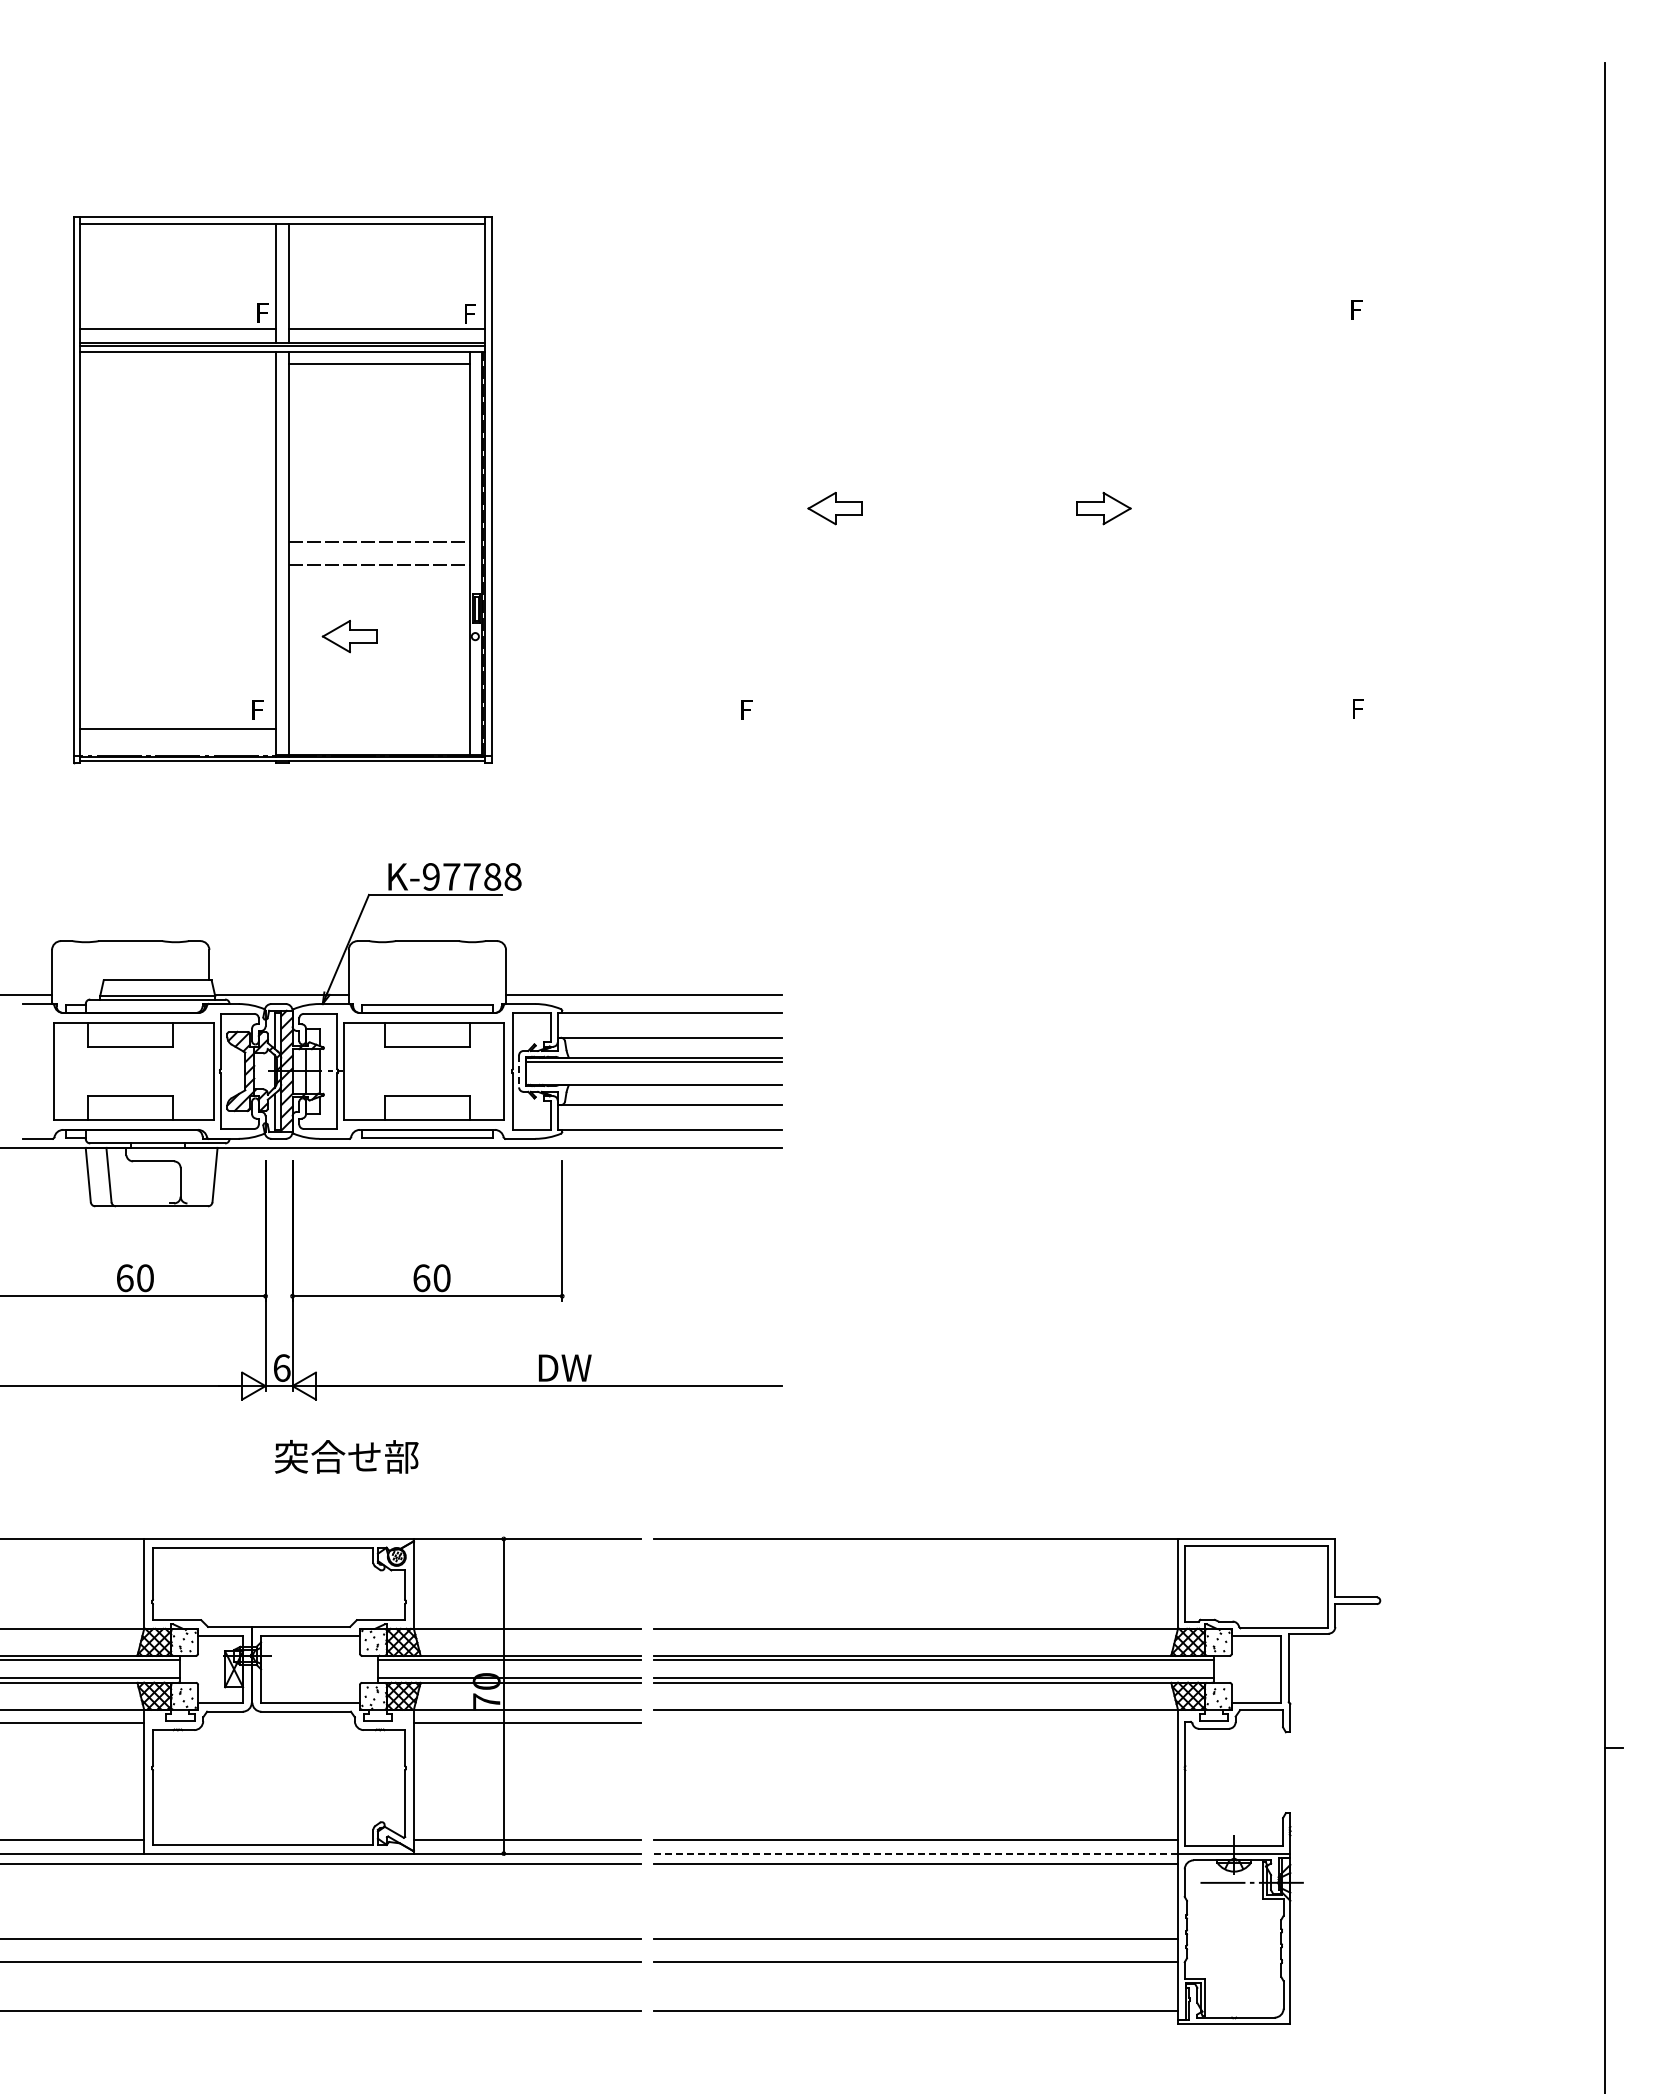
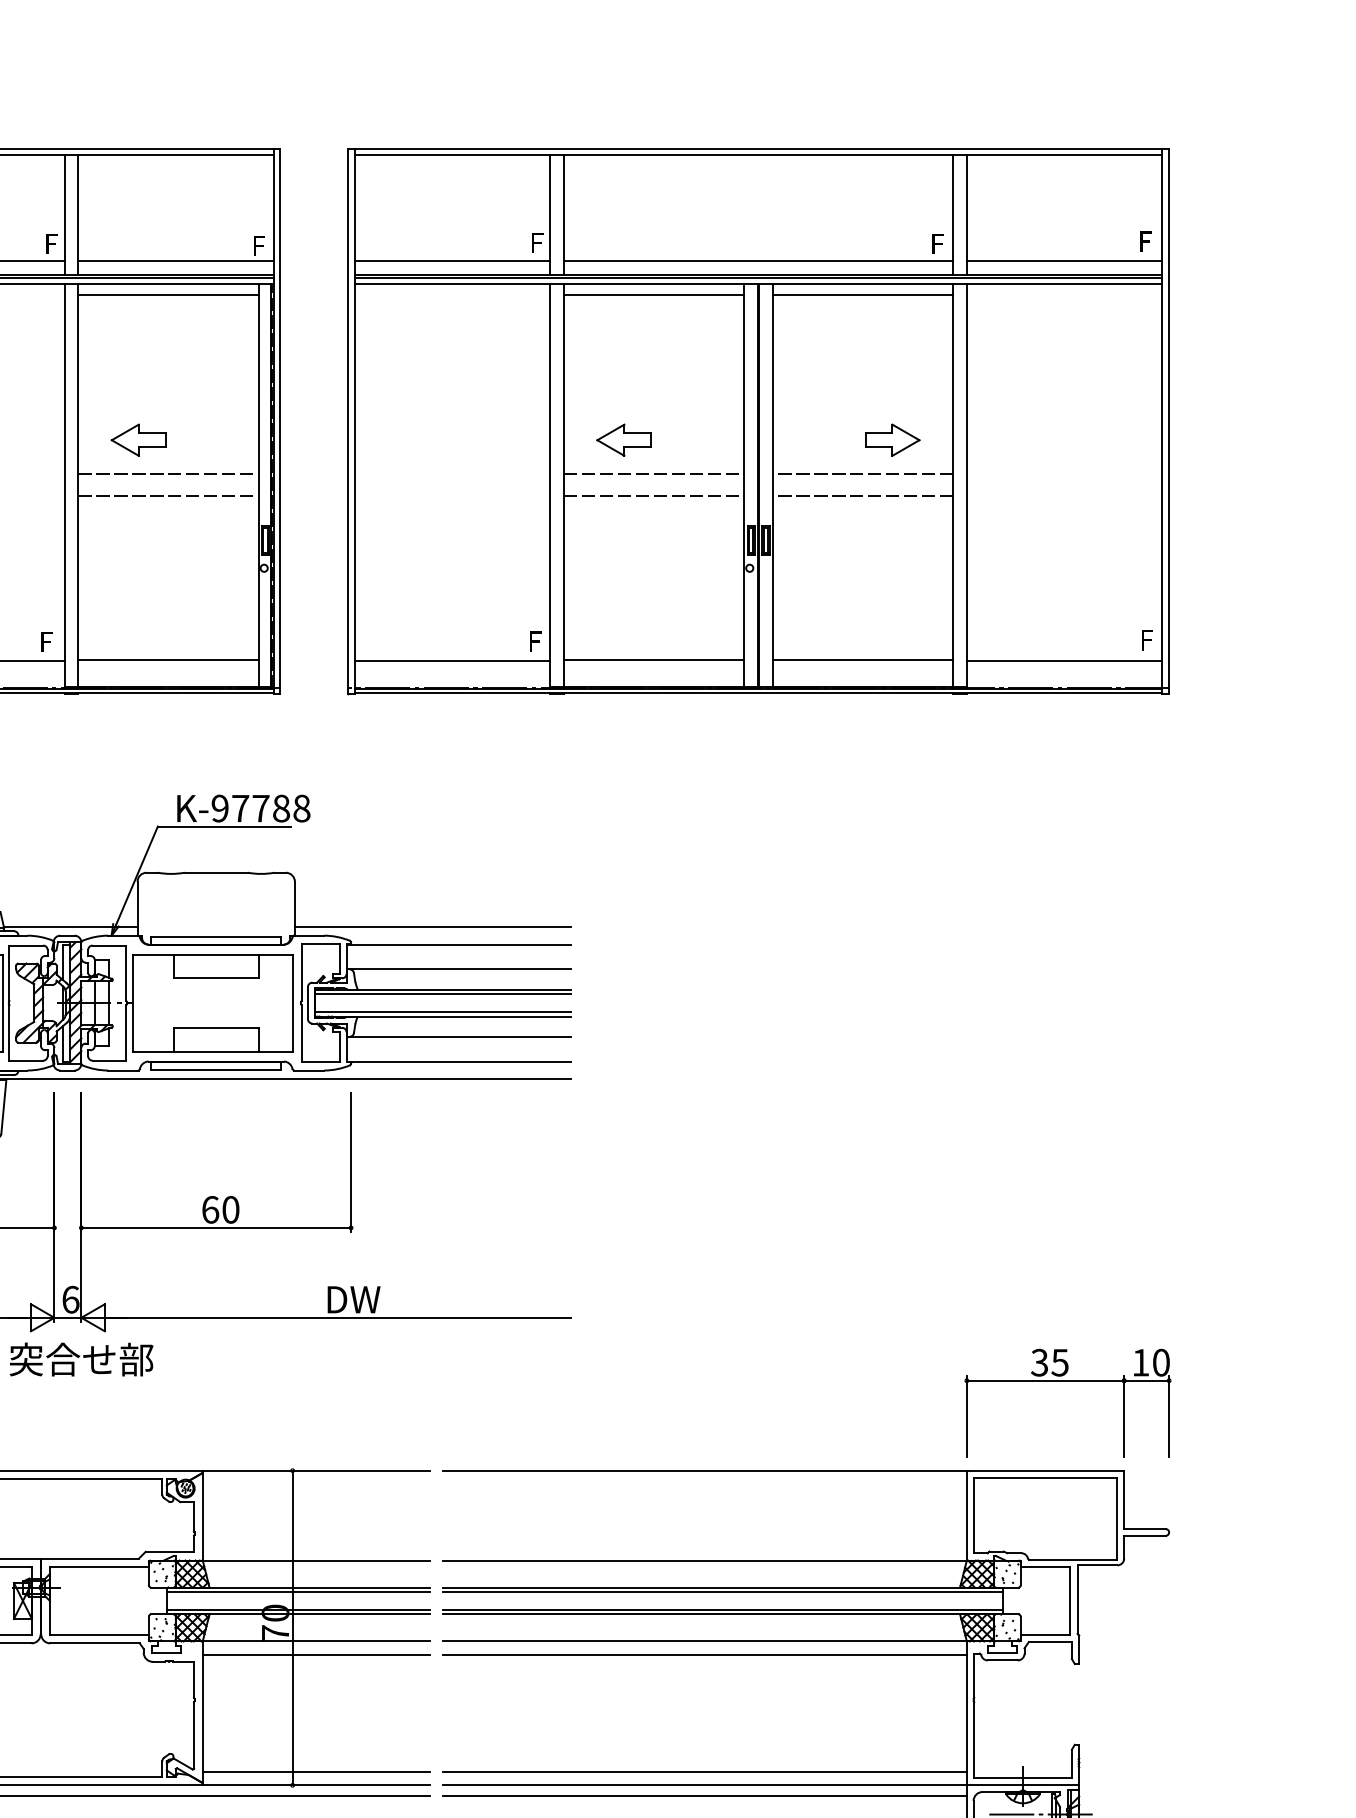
part: (969, 490) -> (758, 422), added
part: (349, 636) -> (138, 440), moved
line: (379, 728) -> (168, 660), added
line: (519, 1071) -> (308, 1003), dashed -> solid
line: (654, 1080) -> (443, 1012), added
part: (1278, 1449) -> (1067, 1381), added
text: (346, 1456) -> (81, 1359), moved
line: (916, 1723) -> (705, 1655), added
line: (916, 1853) -> (705, 1785), dashed -> solid

